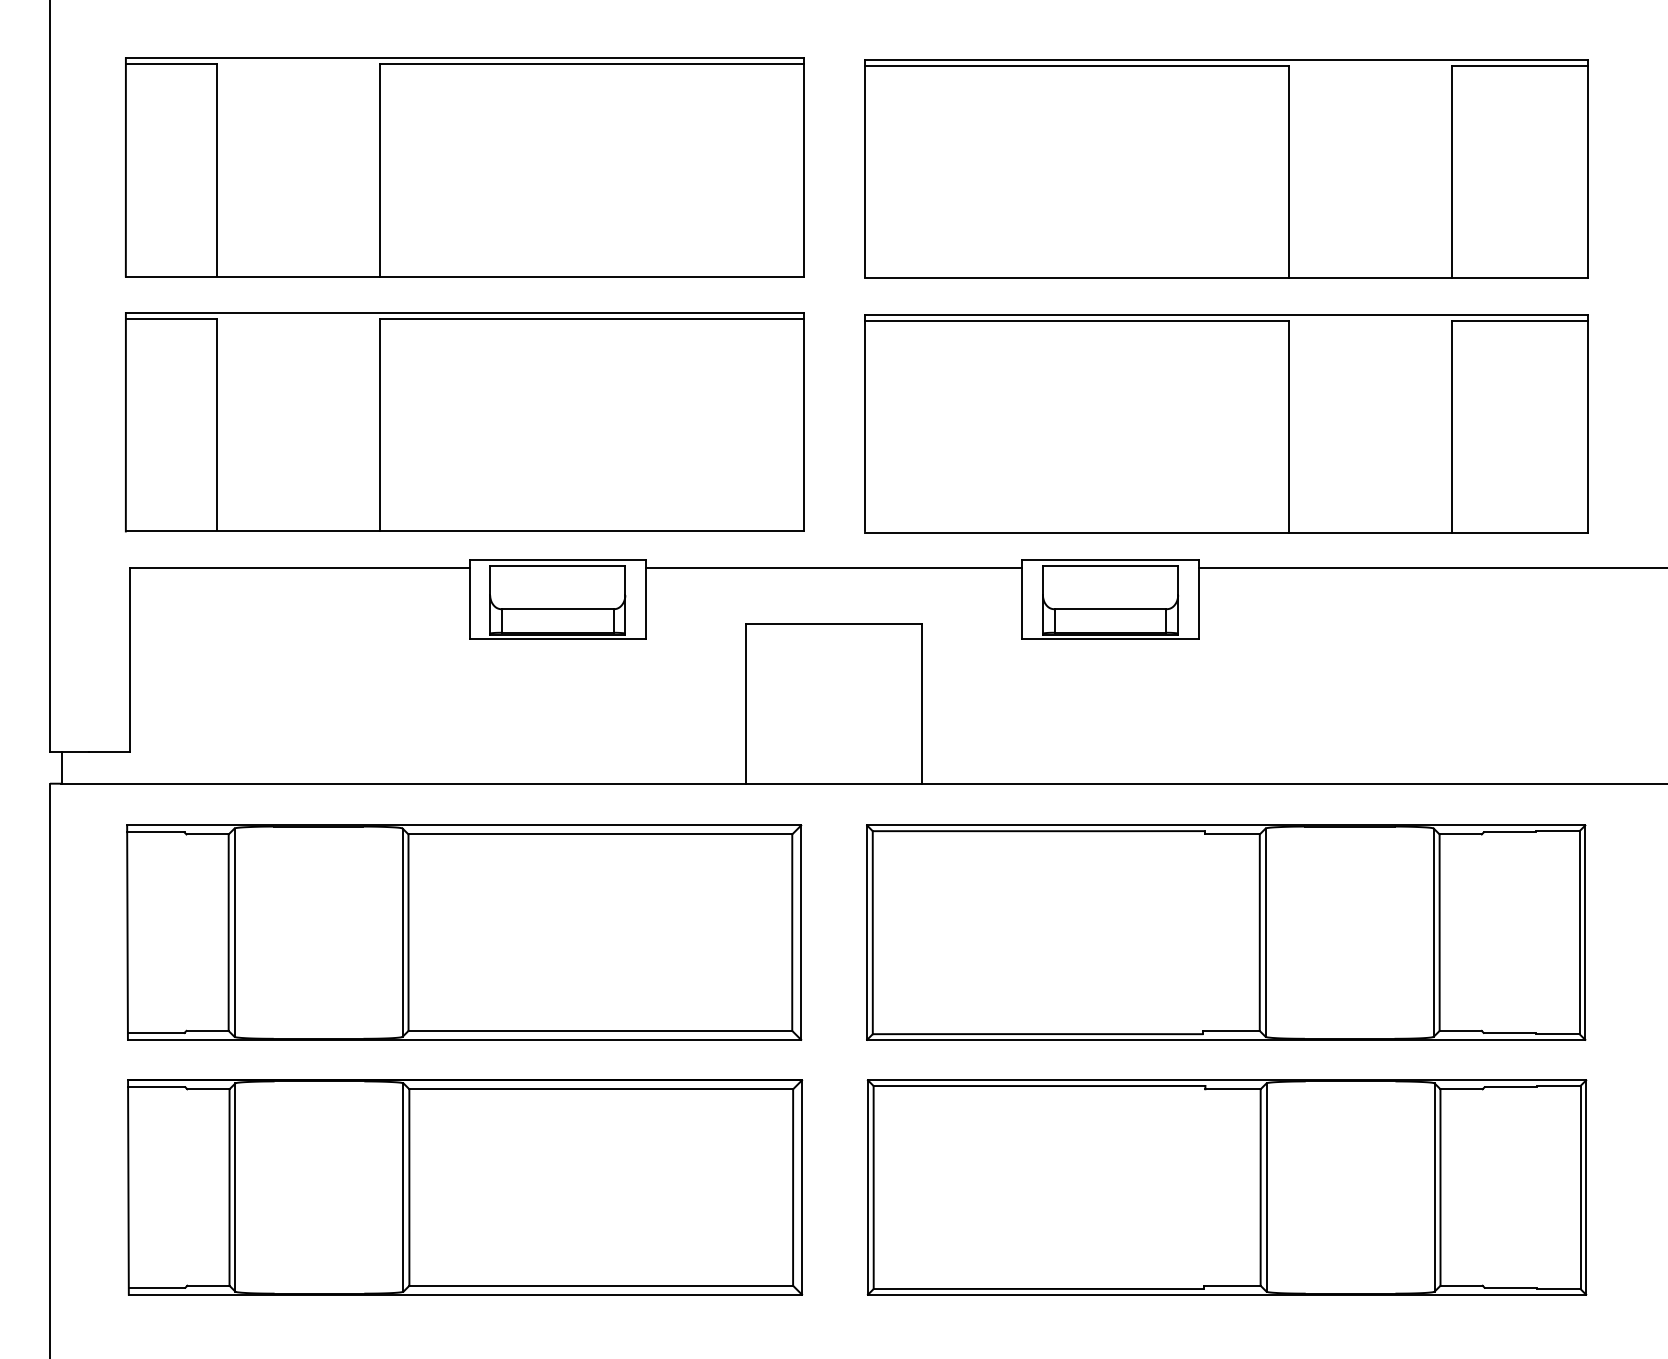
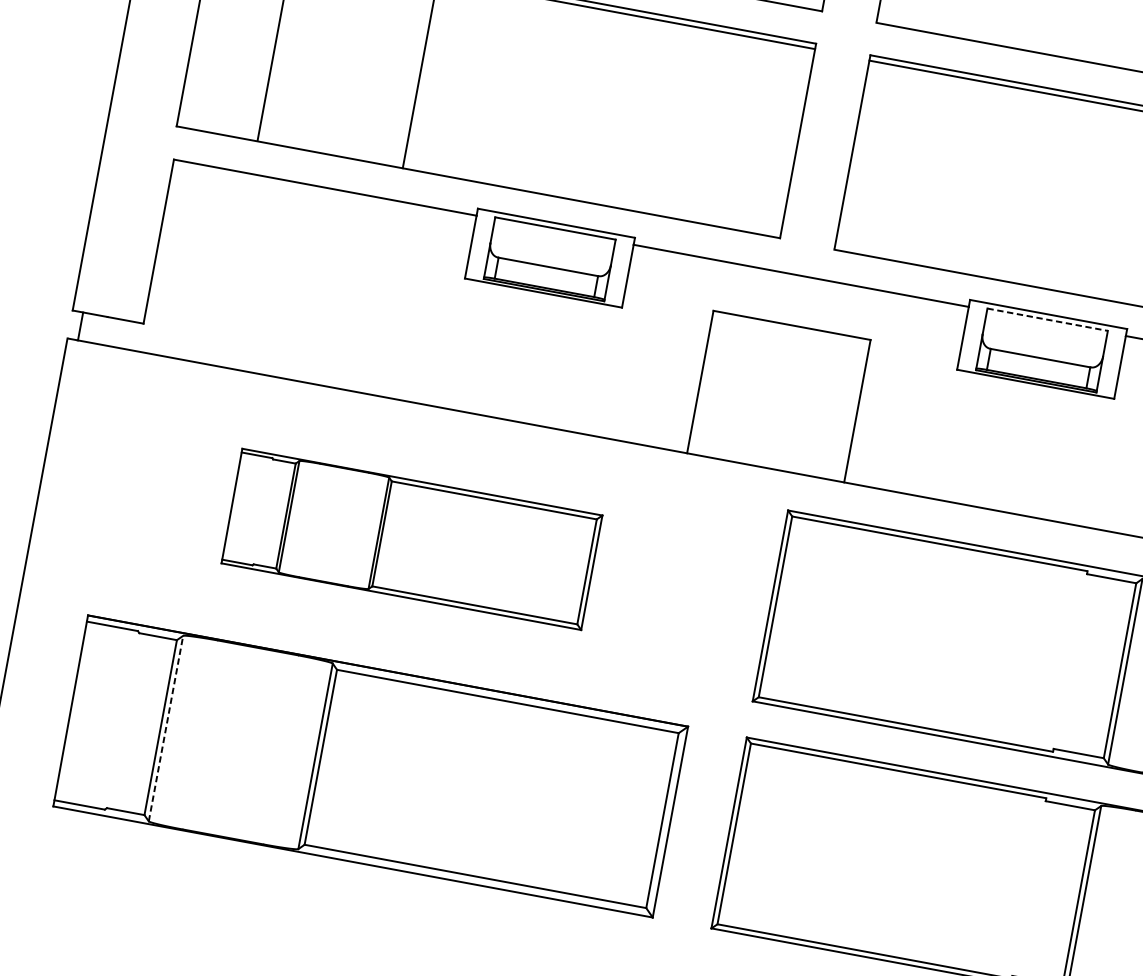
line: (1110, 566) -> (1047, 320), solid -> dashed
part: (464, 932) -> (411, 539), size x0.6
line: (235, 1187) -> (166, 728), solid -> dashed

